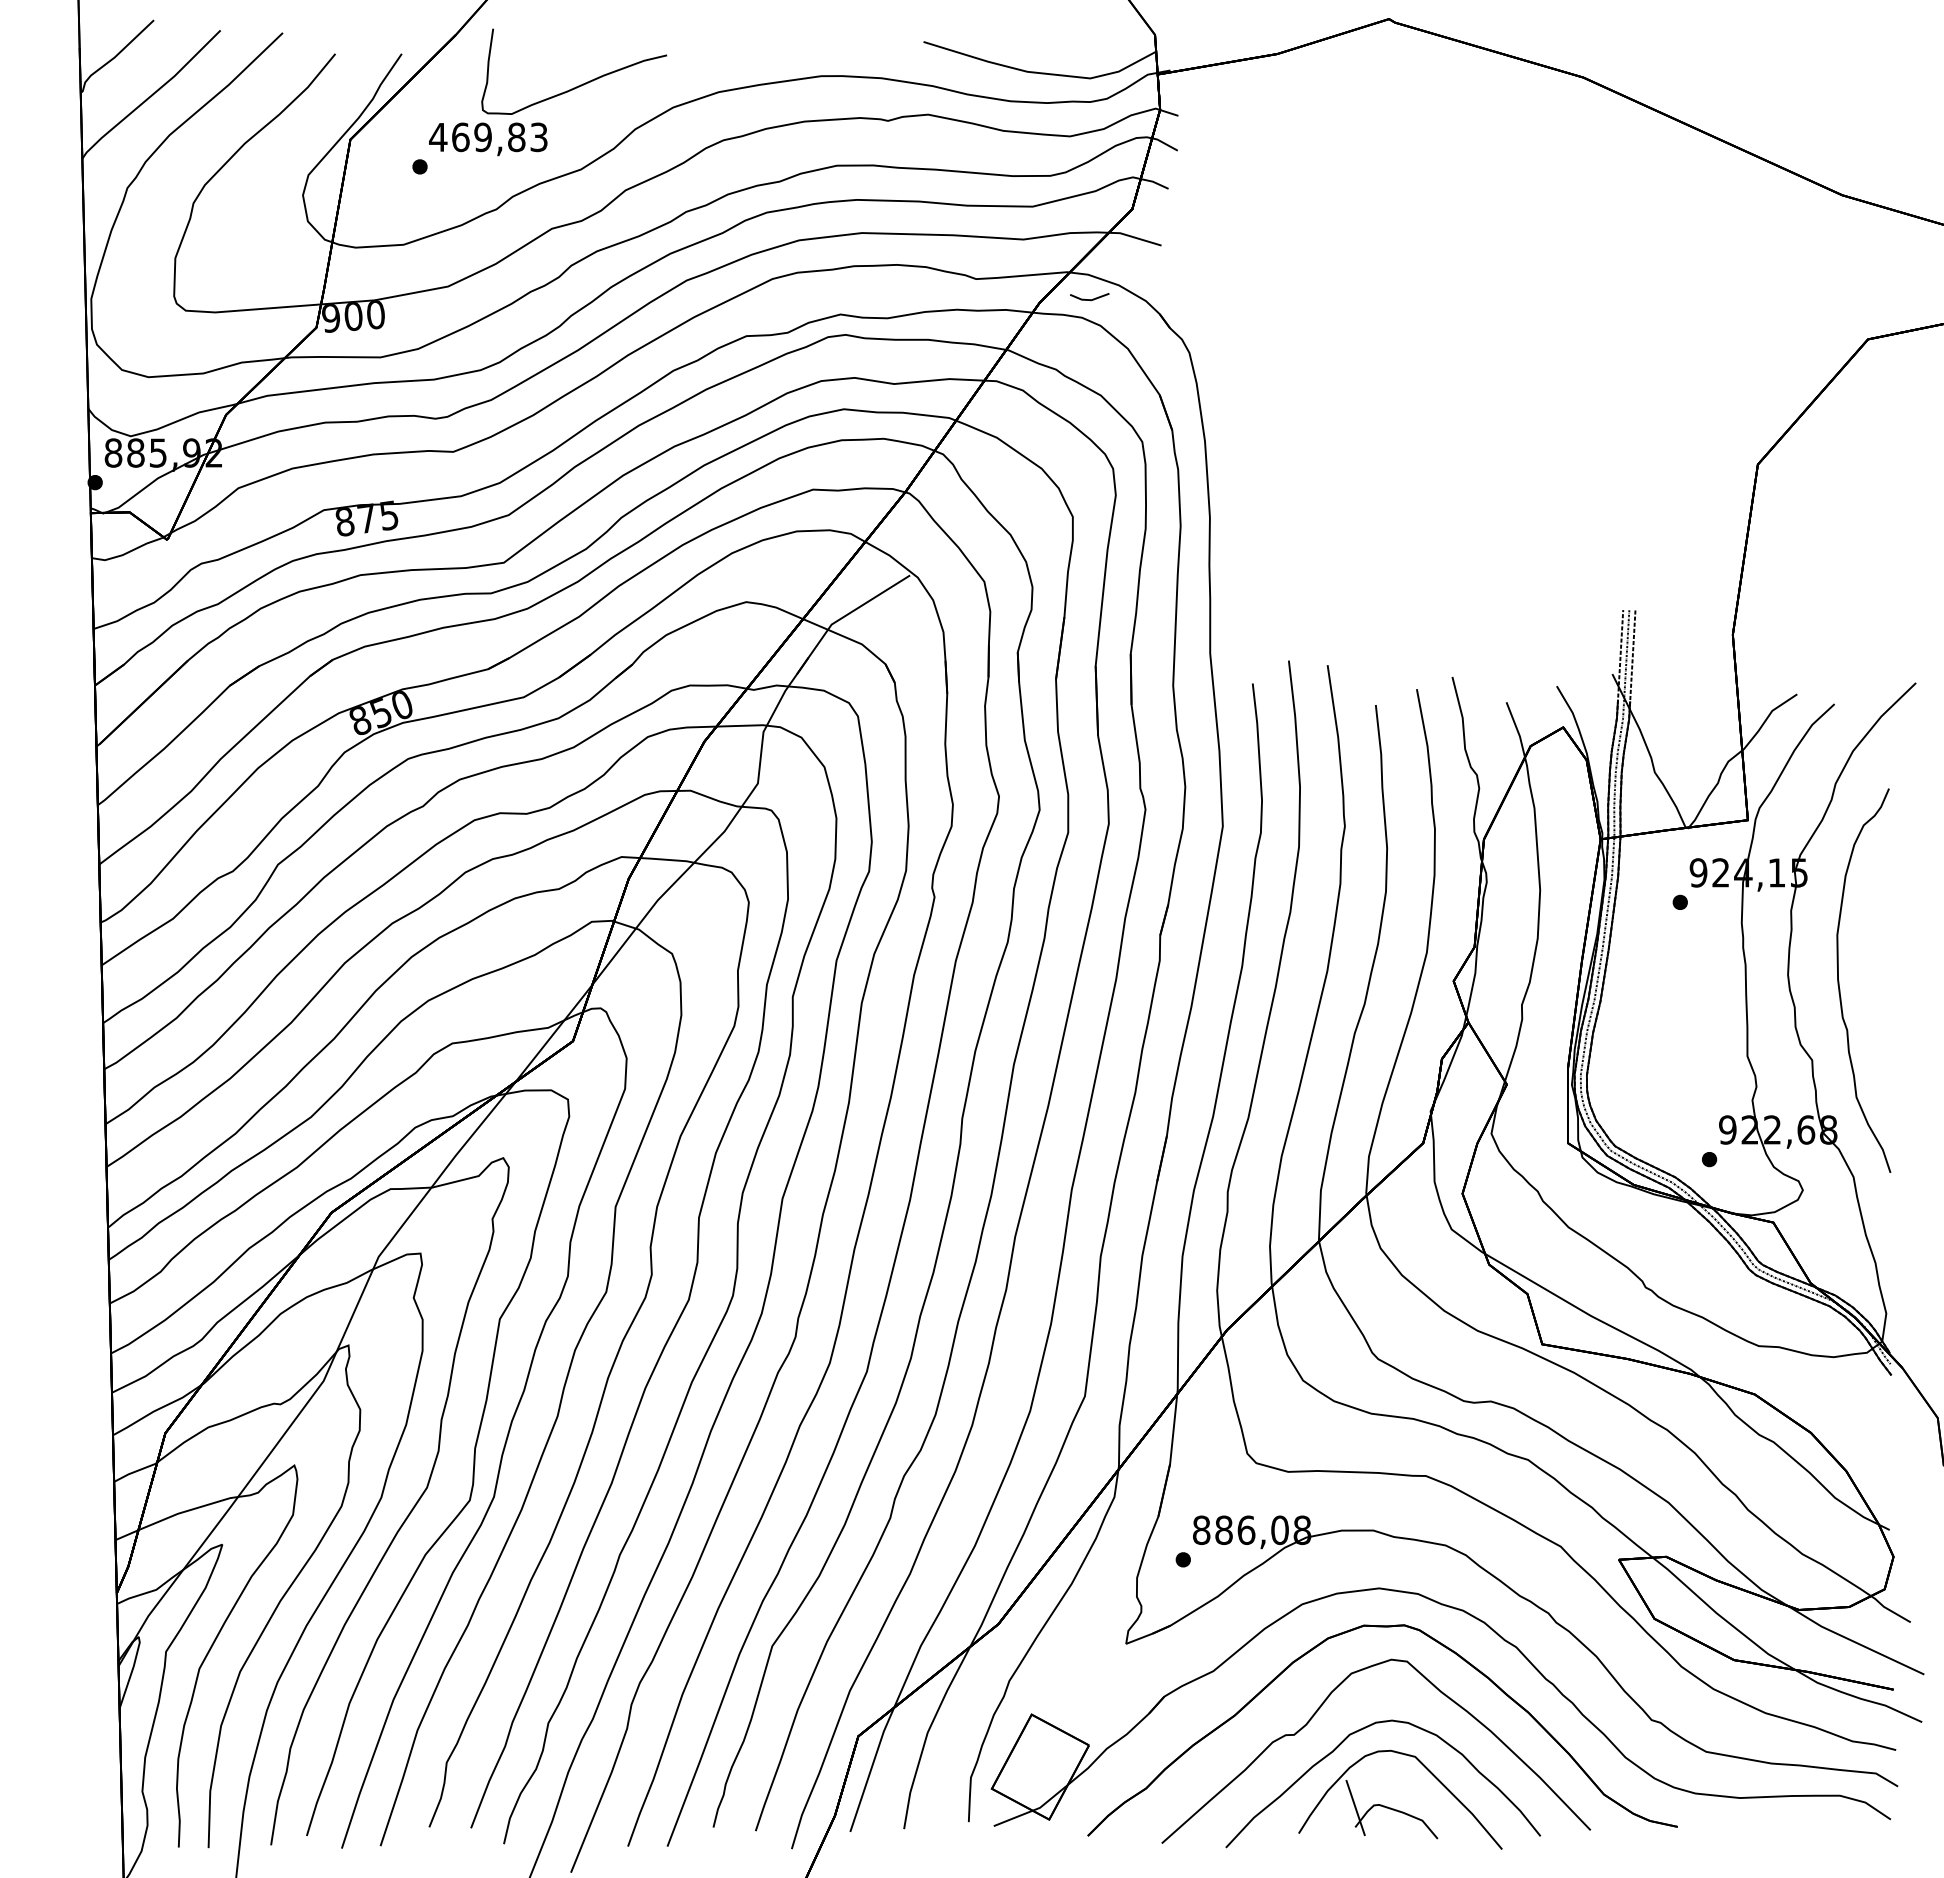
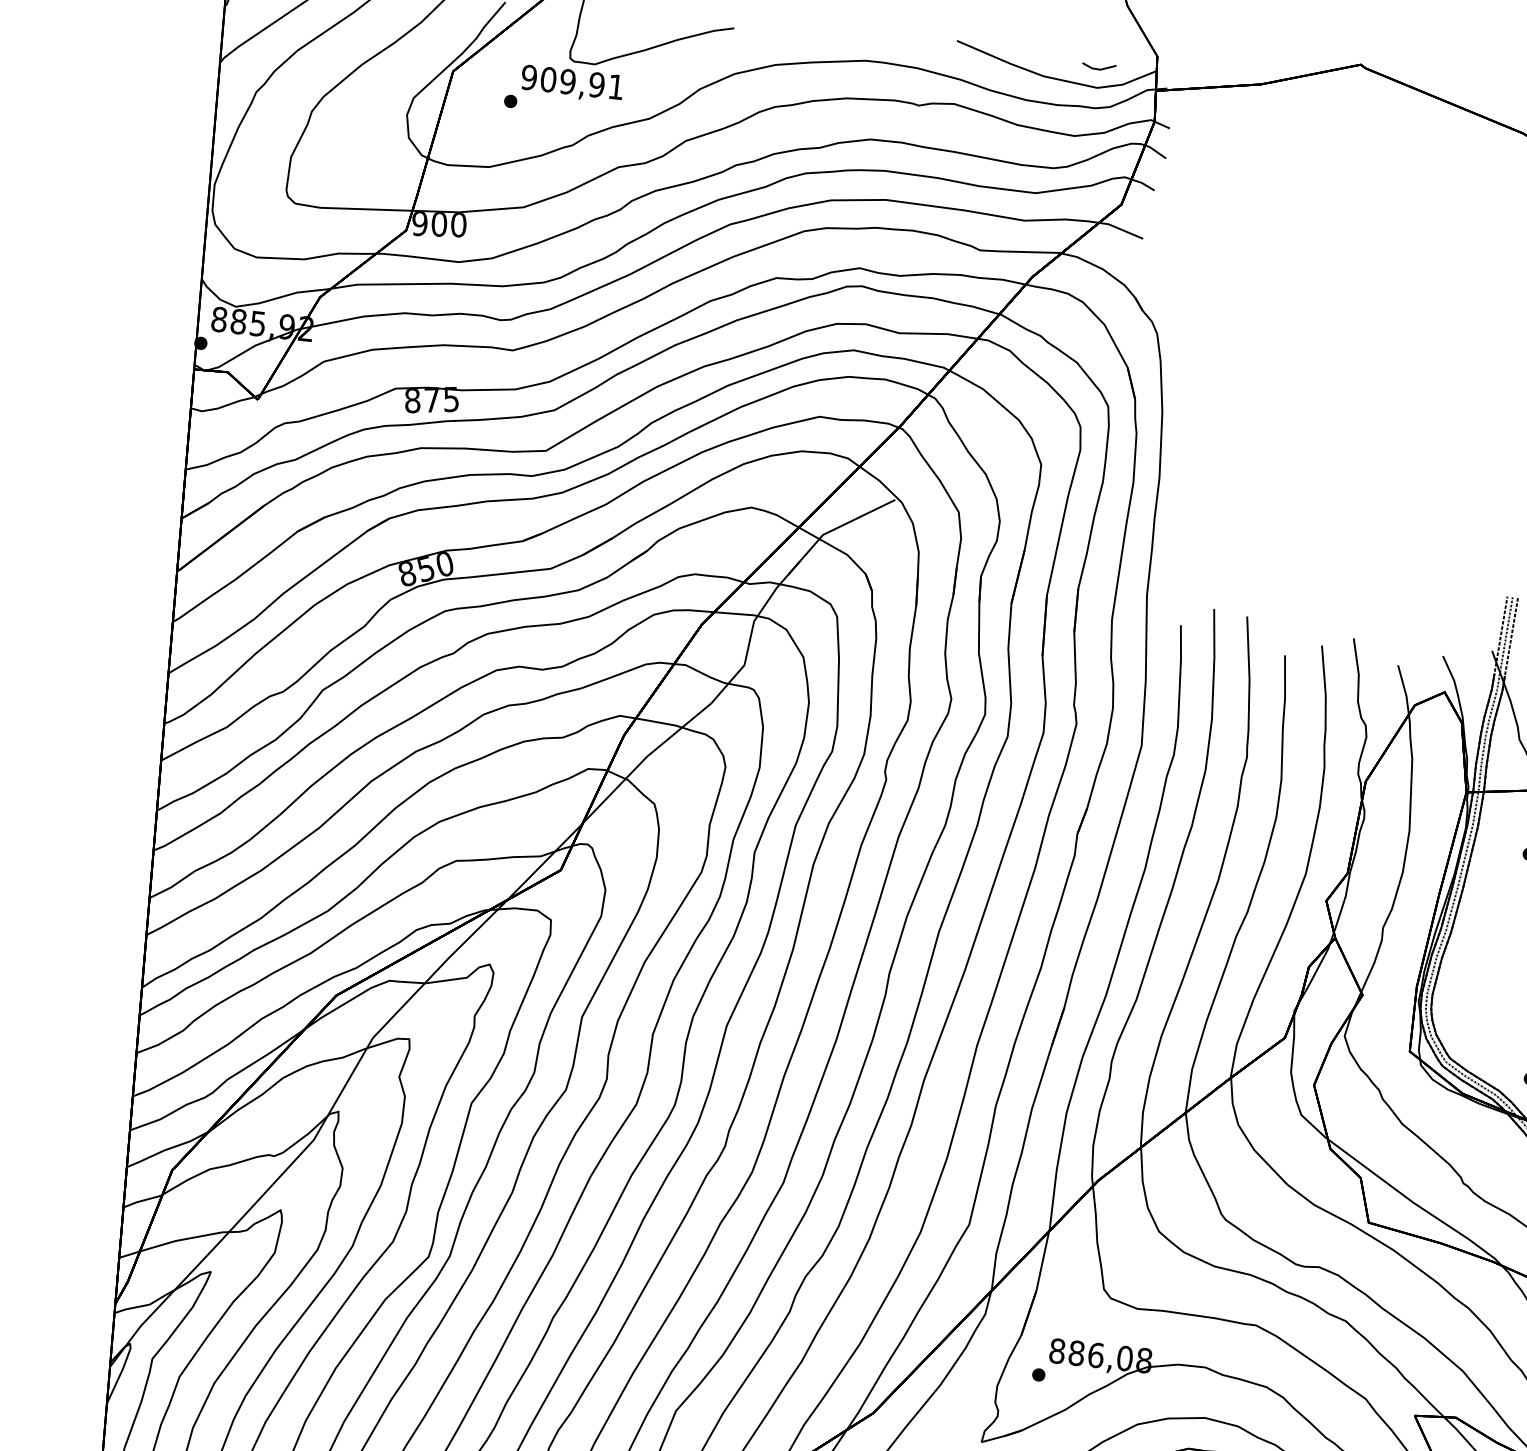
text: (488, 137) -> (572, 82), 469,83 -> 909,91
part: (1089, 297) -> (1098, 67), moved

